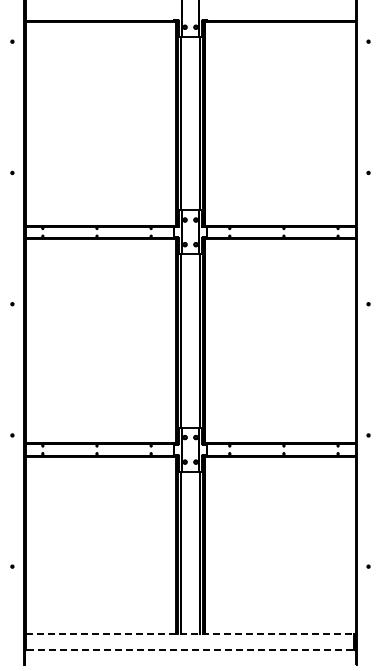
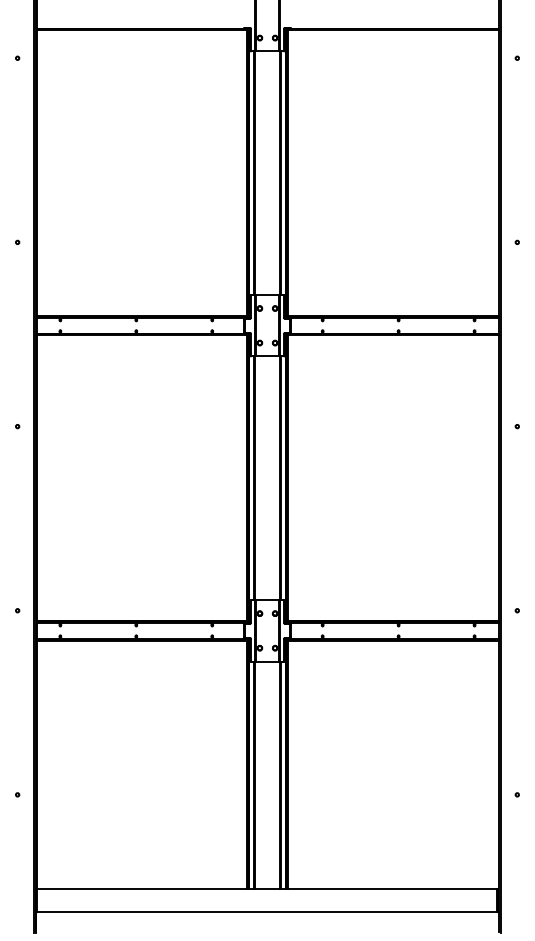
line: (190, 633) -> (267, 888), dashed -> solid
line: (190, 650) -> (267, 912), dashed -> solid

